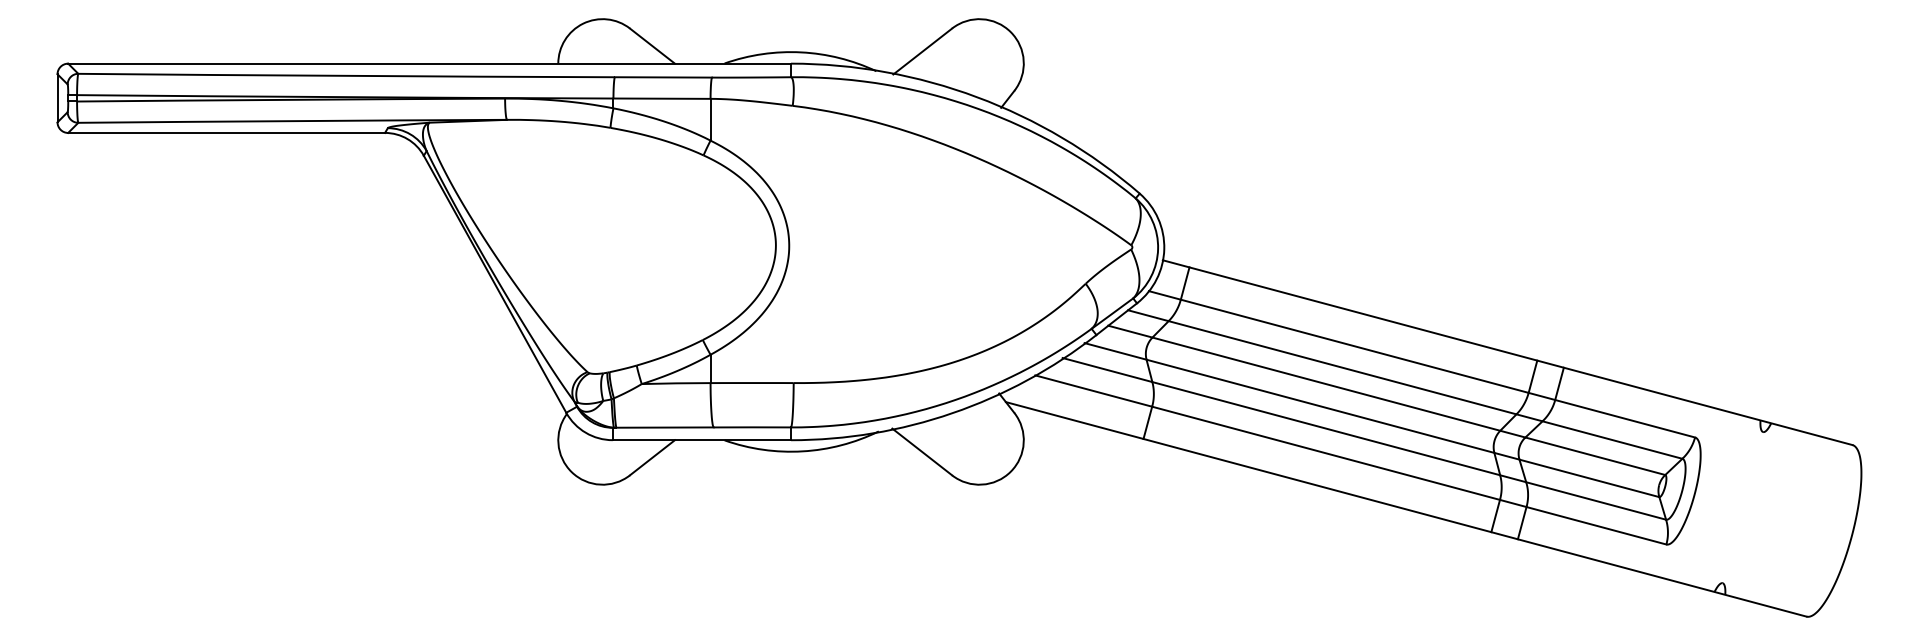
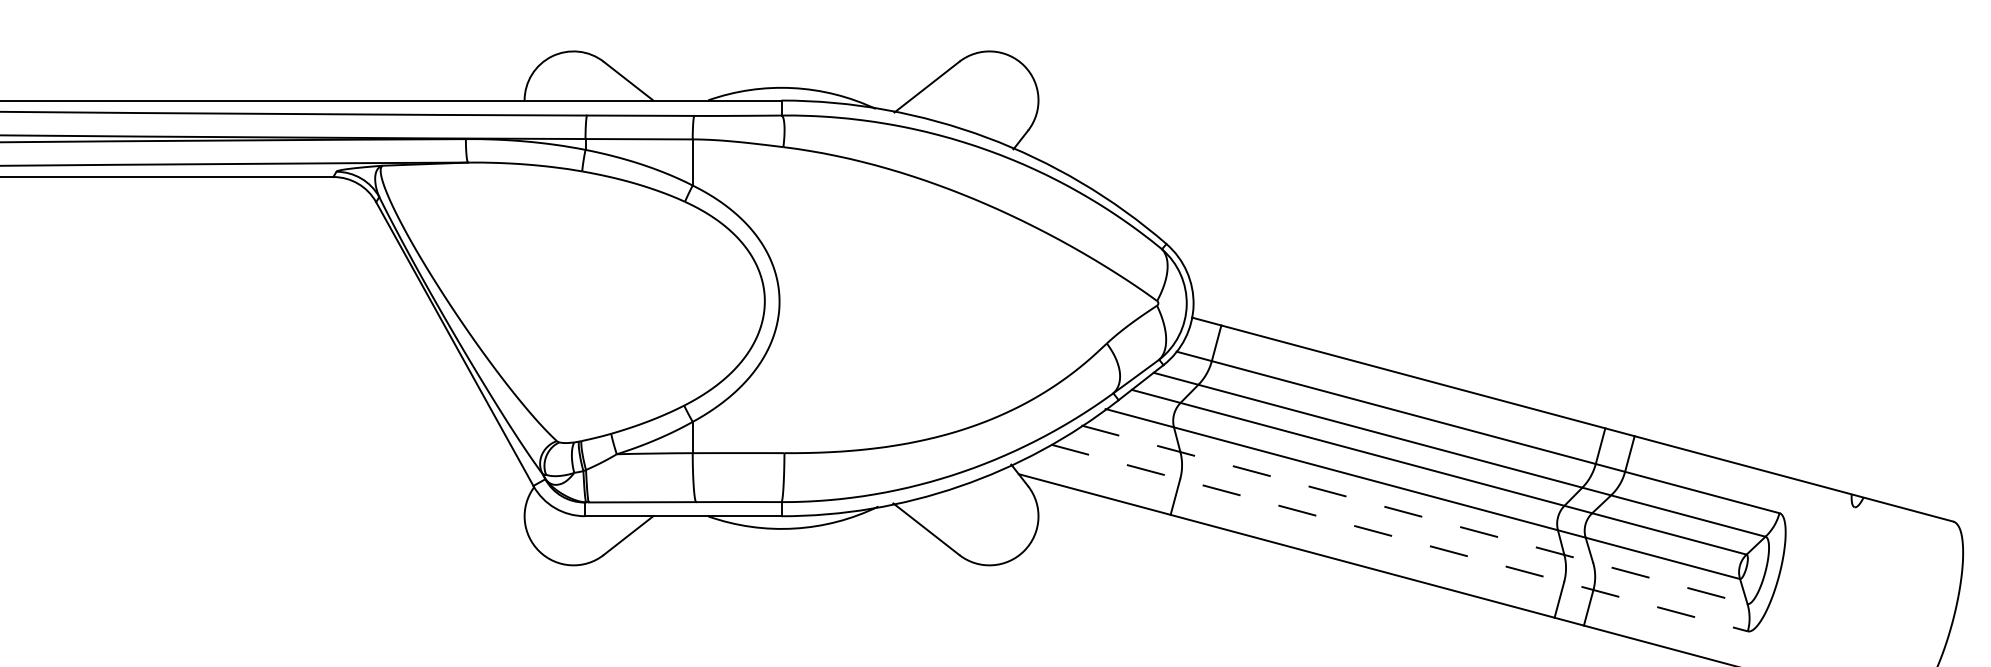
line: (1364, 439) -> (1414, 515), solid -> dashed
line: (1350, 459) -> (1399, 537), solid -> dashed

